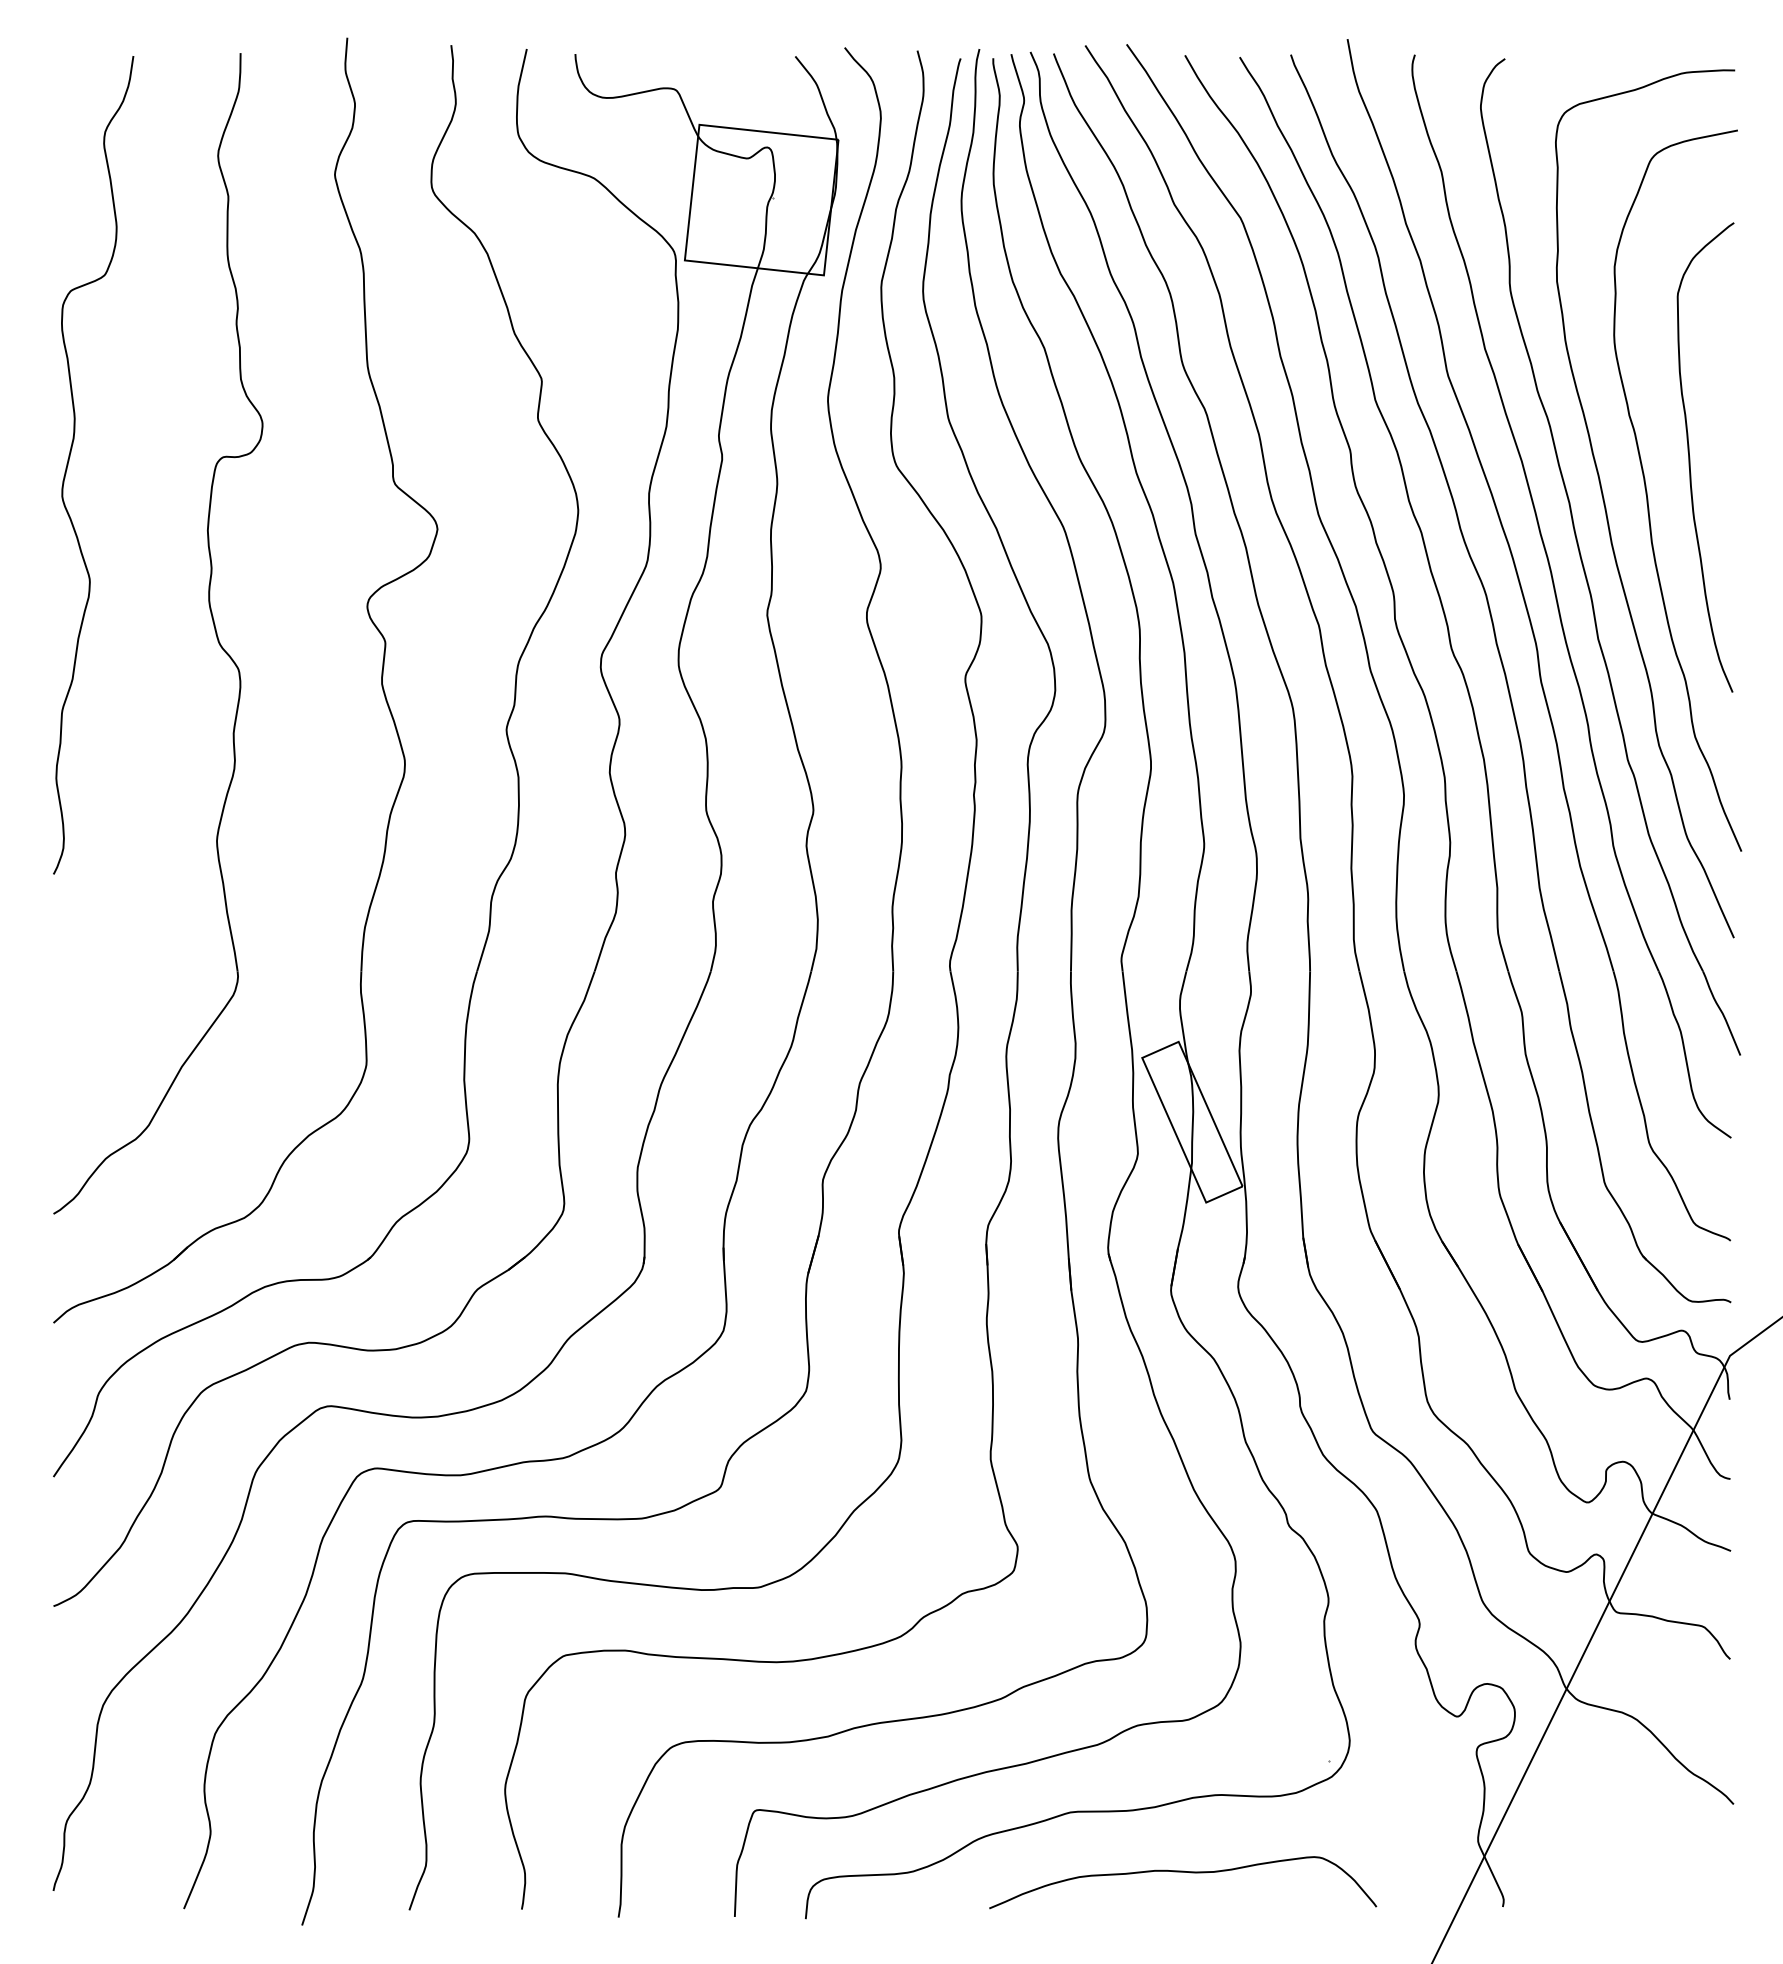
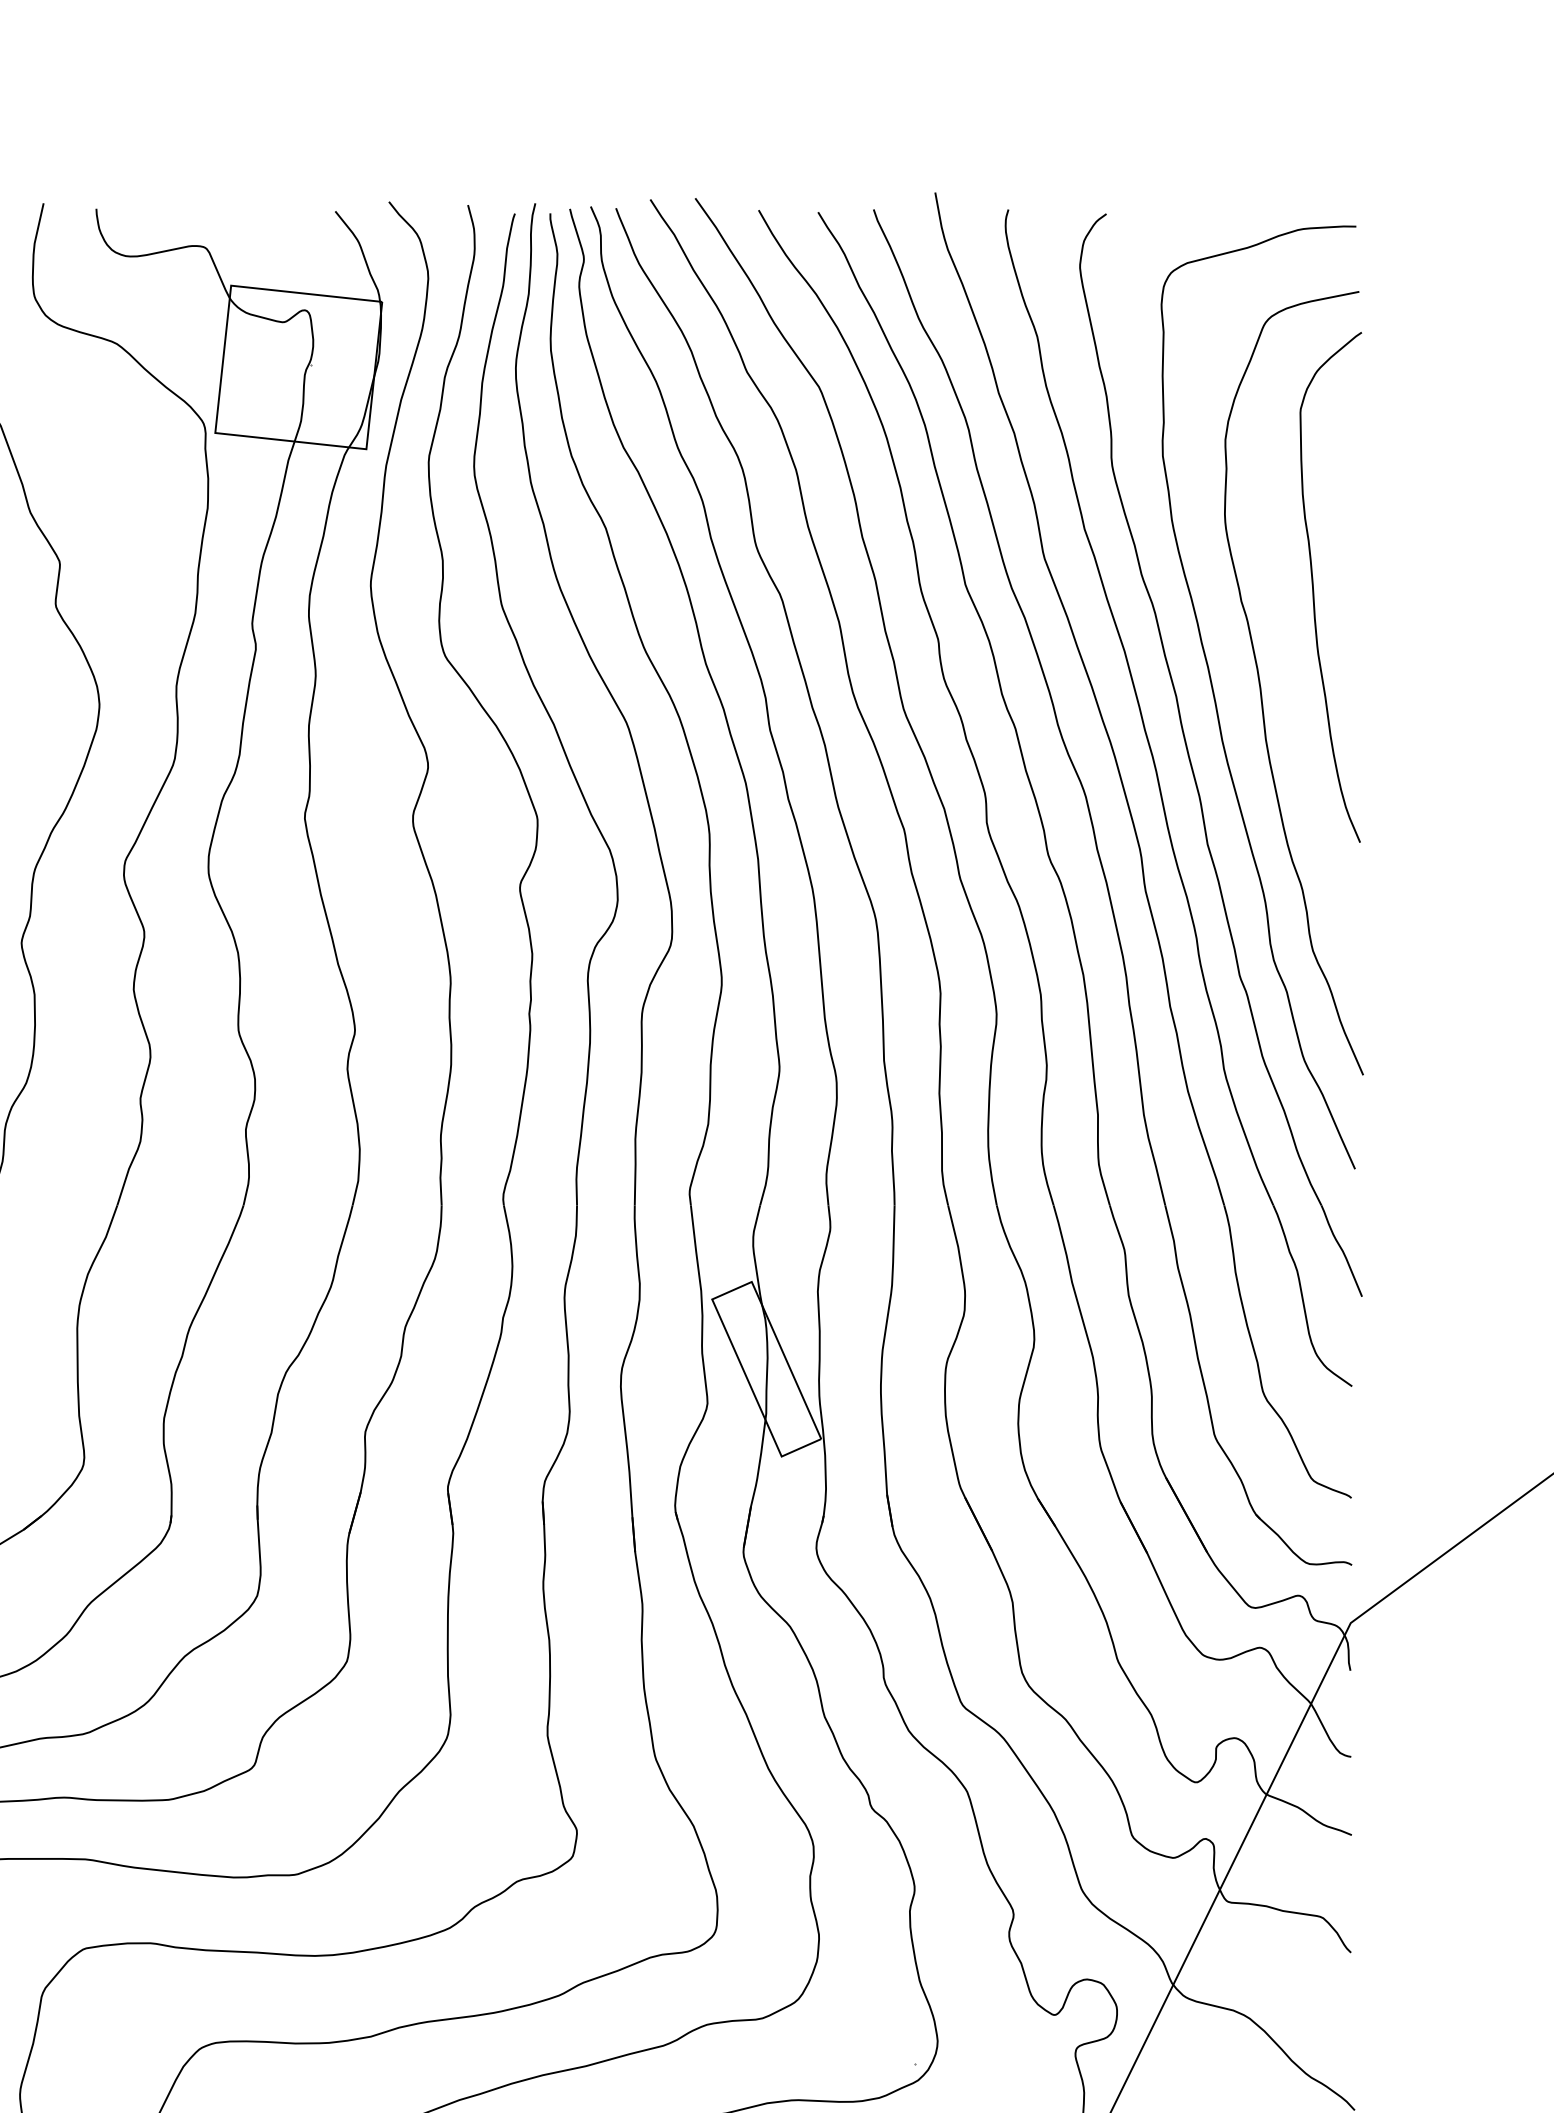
curve: (1690, 457) -> (1314, 587), moved

